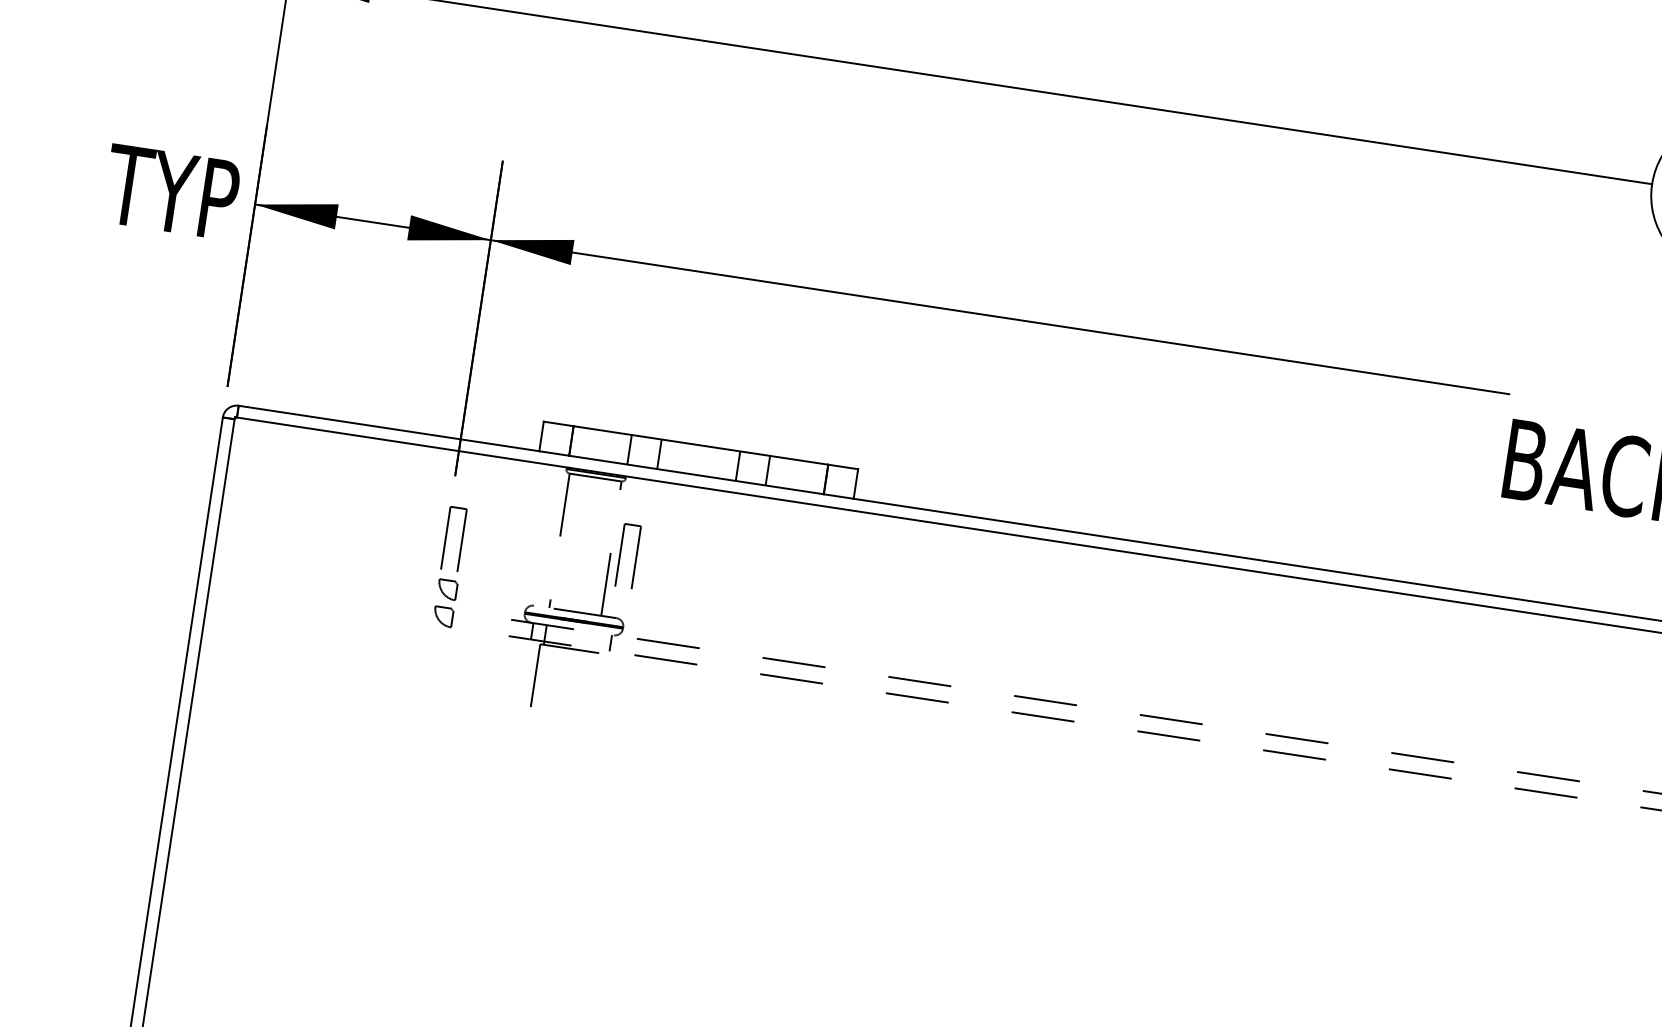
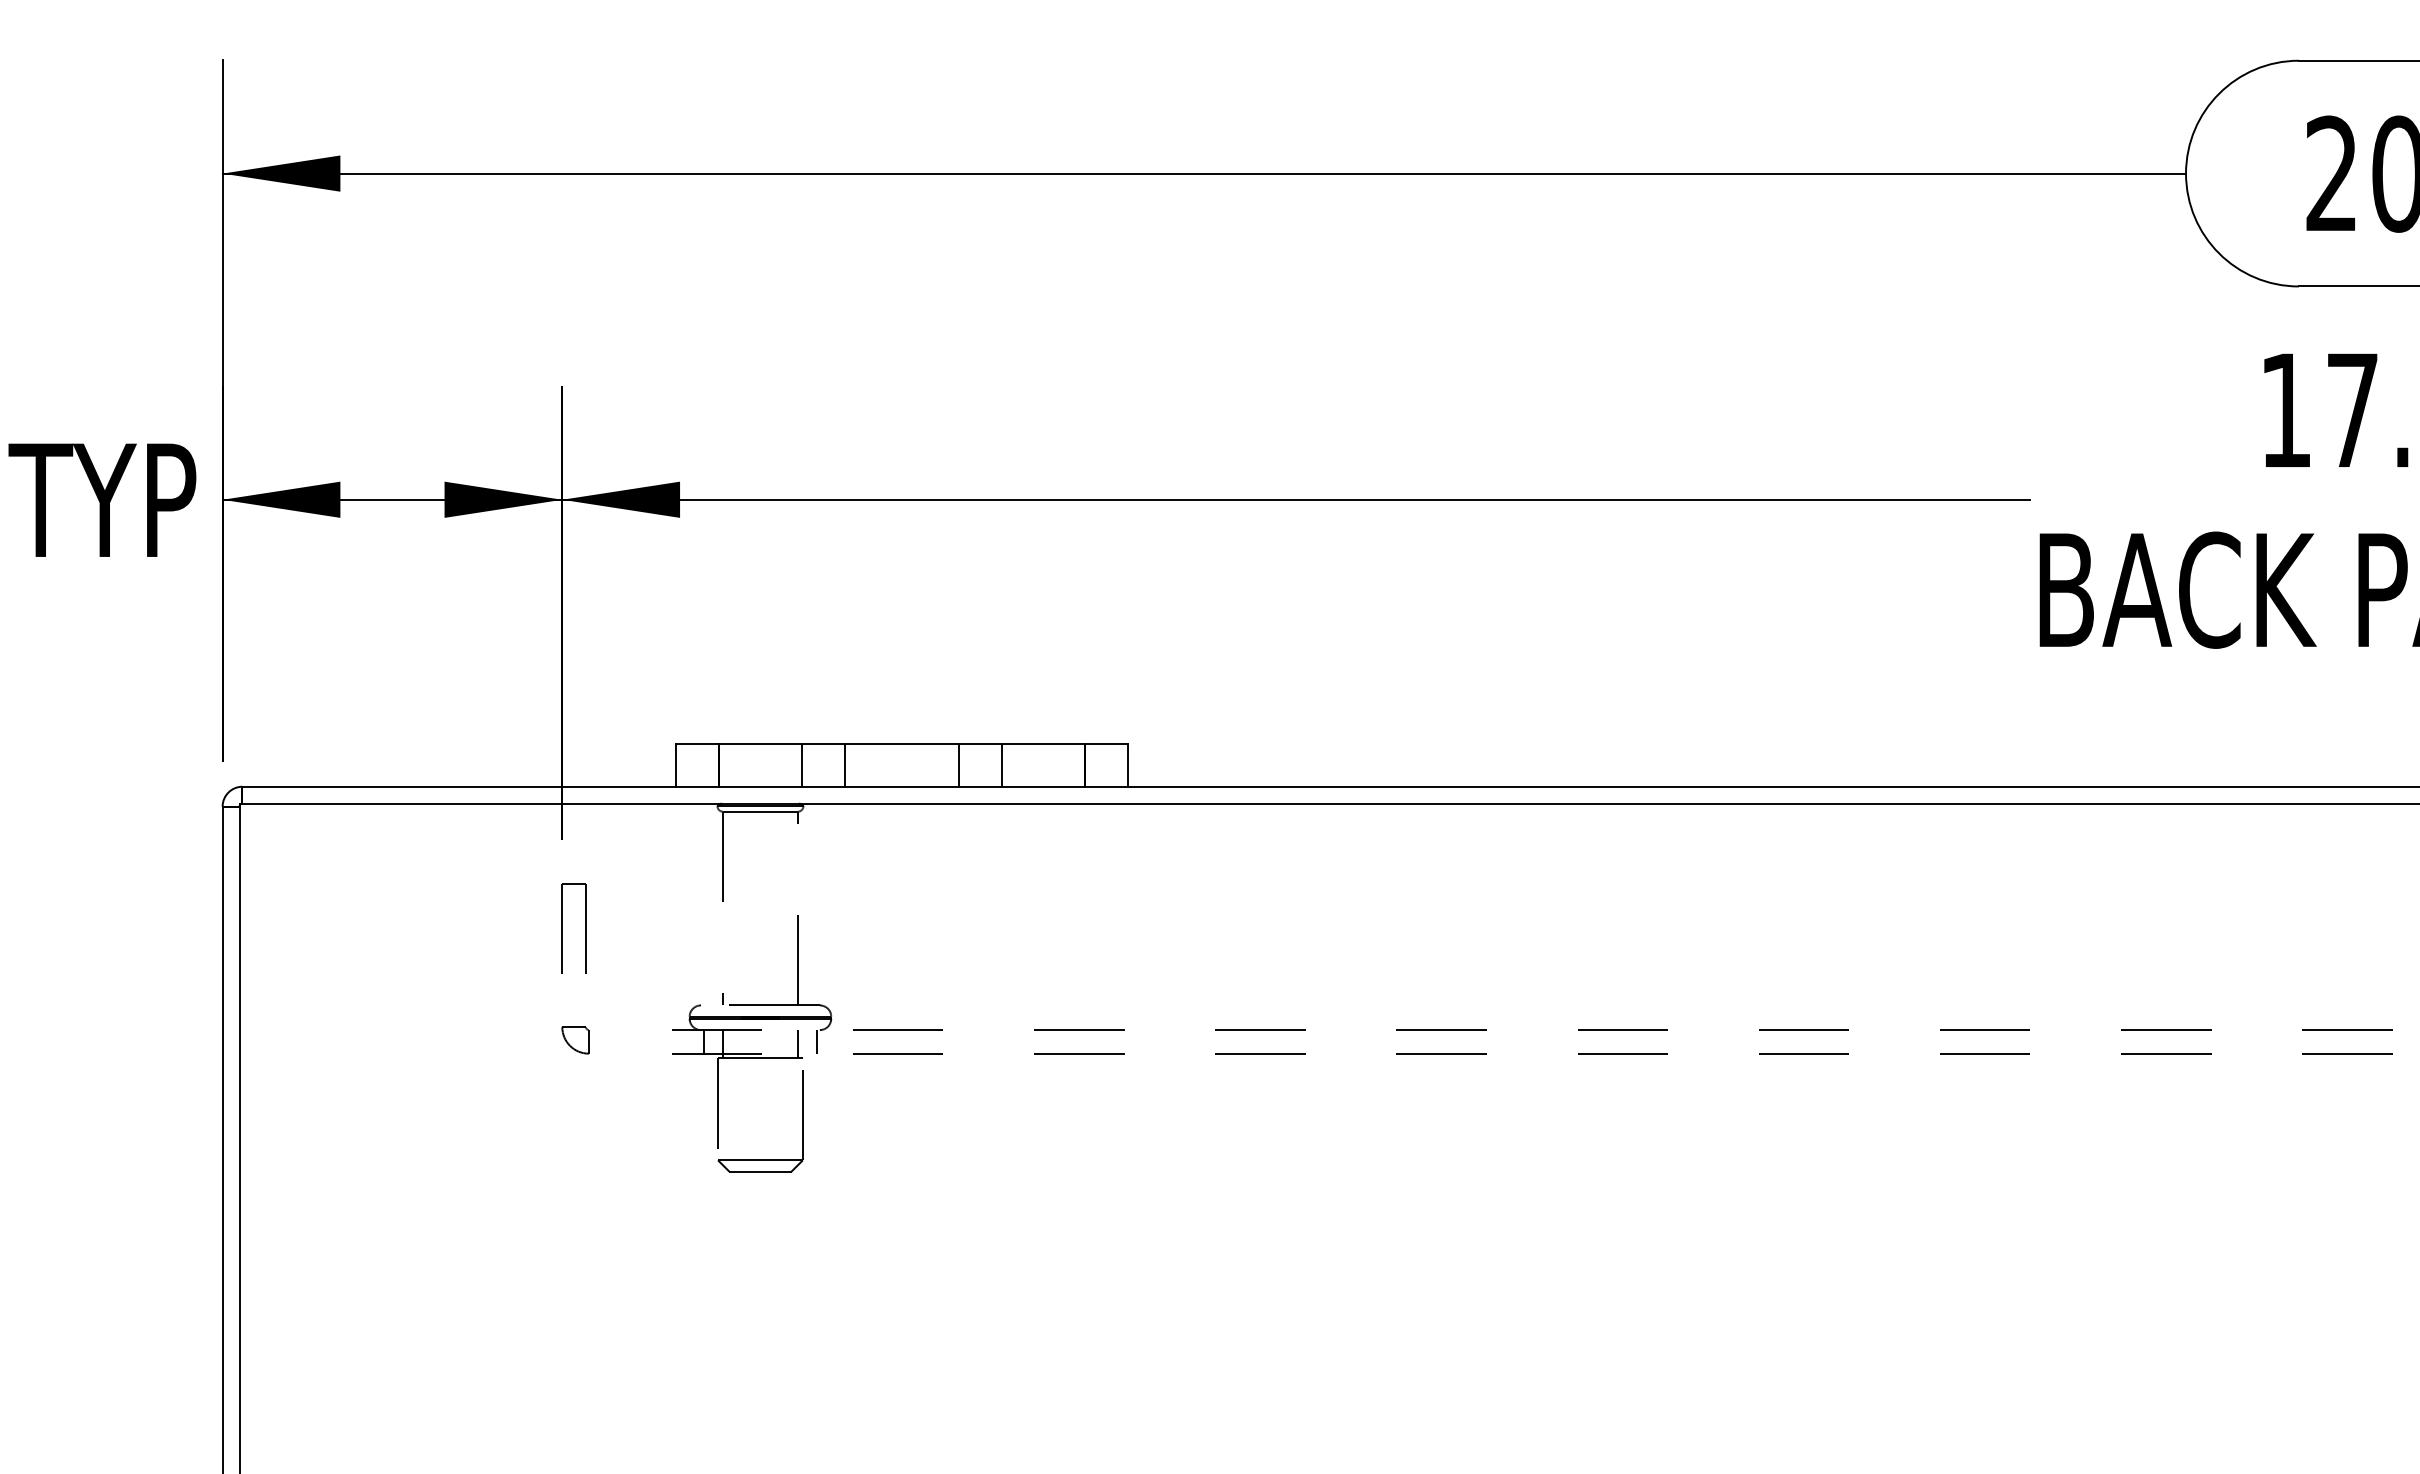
part: (620, 554) -> (811, 915), removed
part: (447, 589) -> (575, 1001), removed
line: (596, 642) -> (797, 1044), added
part: (559, 718) -> (760, 1159), added

